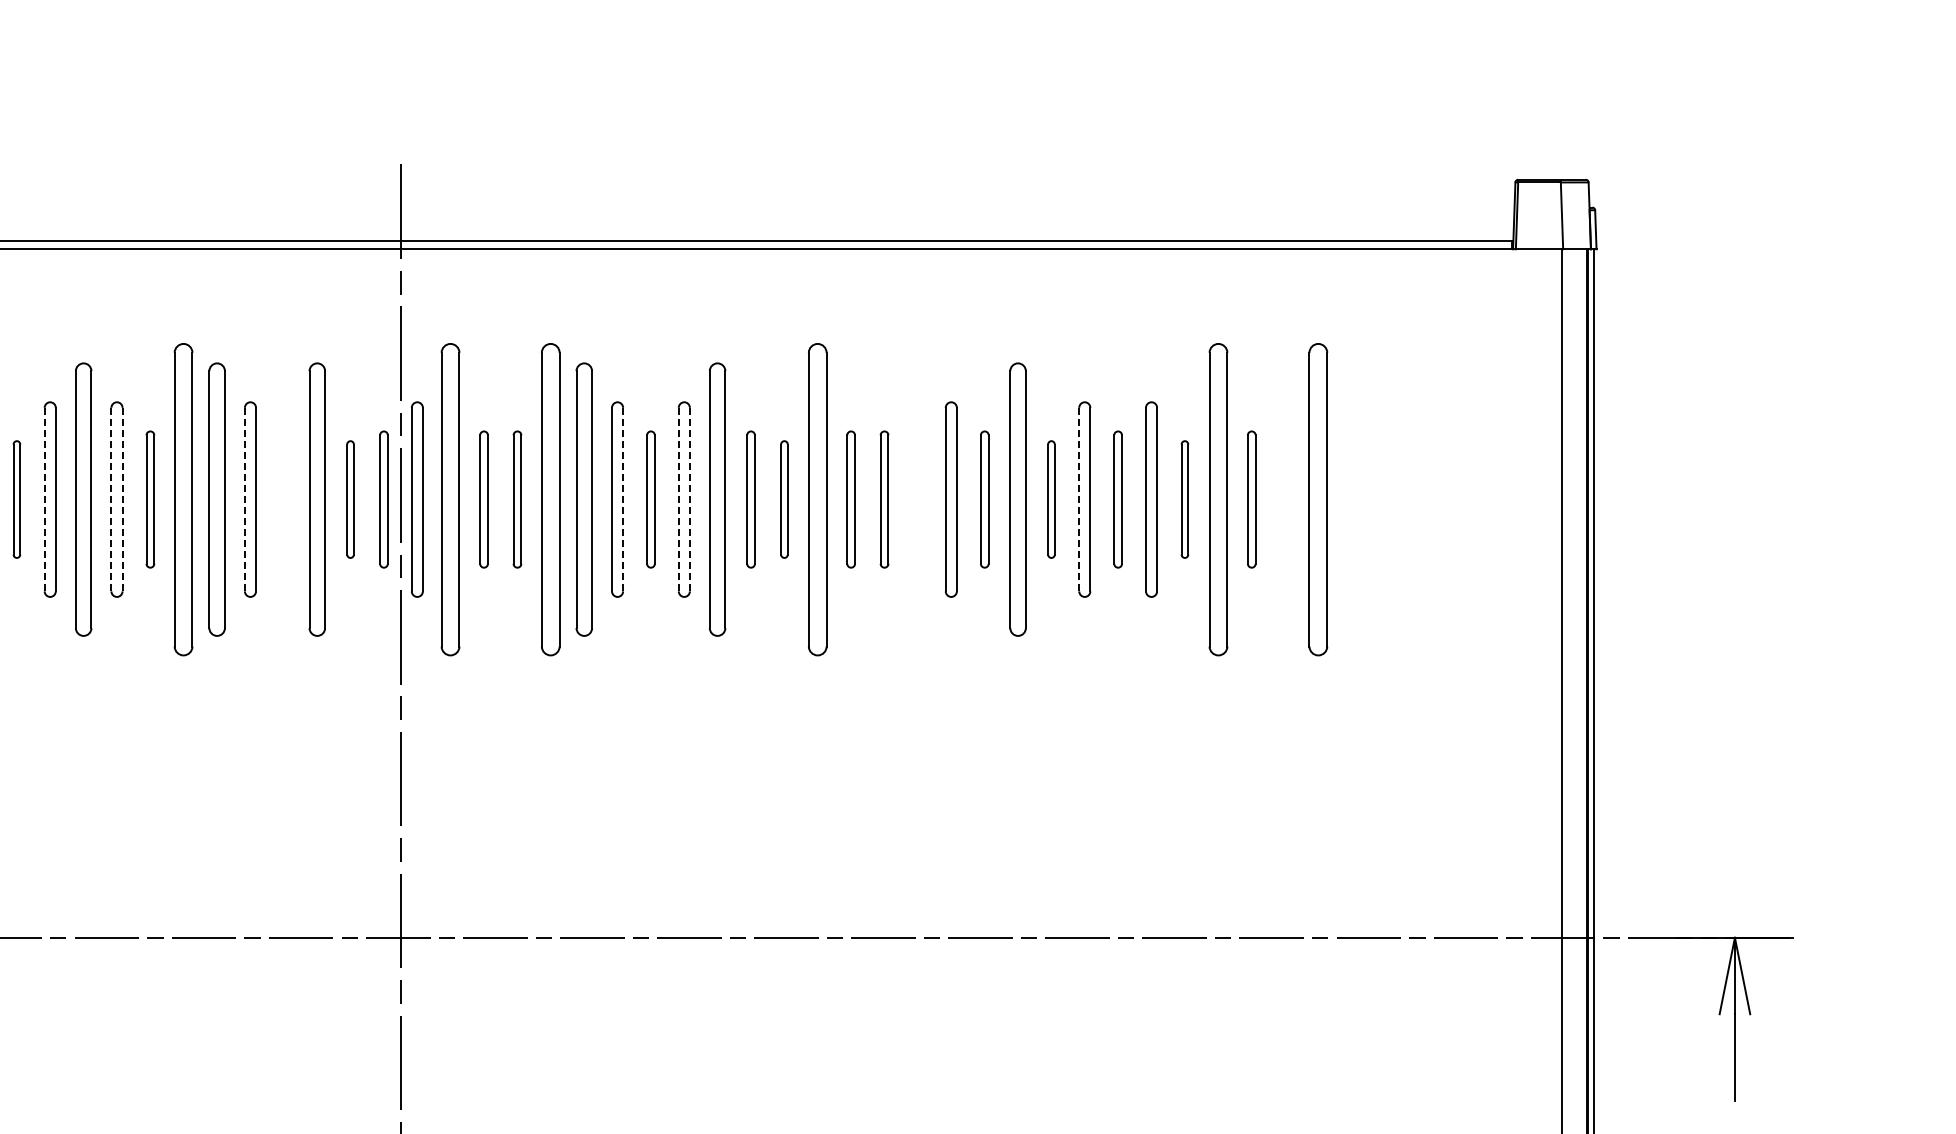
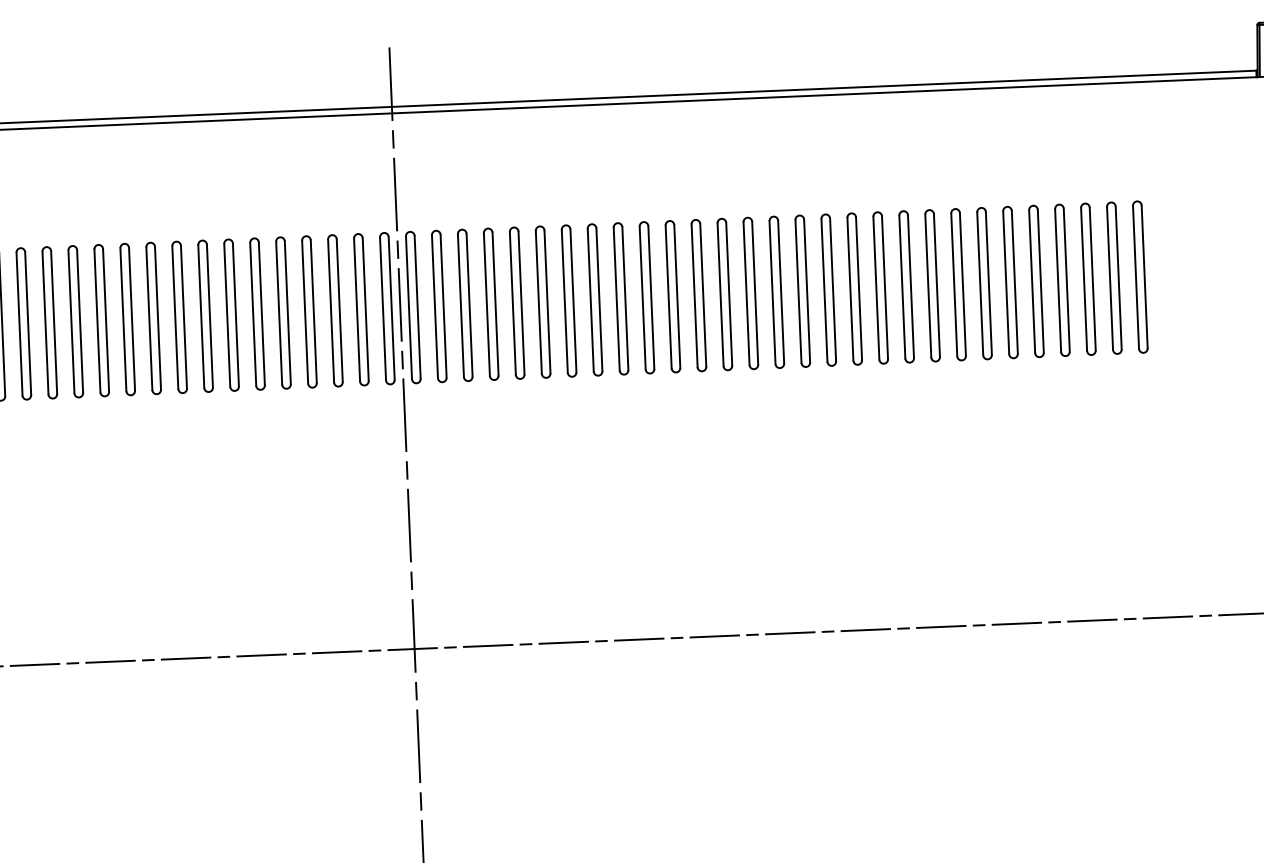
part: (16, 499) -> (101, 320), size x1.67
line: (44, 499) -> (123, 319), dashed -> solid
part: (83, 499) -> (153, 318), size x0.71
line: (111, 499) -> (175, 317), dashed -> solid
line: (122, 499) -> (183, 317), dashed -> solid
part: (150, 499) -> (205, 316), size x1.43
part: (183, 499) -> (231, 315), size x0.62
part: (216, 499) -> (257, 314), size x0.71
line: (244, 499) -> (278, 313), dashed -> solid
part: (283, 499) -> (309, 311), added
part: (316, 499) -> (334, 310), size x0.71
part: (350, 499) -> (361, 309), size x1.67
part: (383, 499) -> (386, 308), size x1.43
part: (450, 499) -> (439, 306), size x0.62
part: (483, 499) -> (464, 305), size x1.43
part: (517, 499) -> (491, 304), size x1.43
part: (550, 499) -> (516, 303), size x0.62
part: (583, 499) -> (542, 302), size x0.71
line: (623, 499) -> (573, 300), dashed -> solid
part: (650, 499) -> (594, 299), size x1.43
line: (678, 499) -> (616, 298), dashed -> solid
line: (689, 499) -> (625, 298), dashed -> solid
part: (717, 499) -> (646, 297), size x0.71
part: (750, 499) -> (672, 296), size x1.43
part: (784, 499) -> (698, 295), size x1.67
part: (817, 499) -> (724, 294), size x0.62
part: (850, 499) -> (750, 293), size x1.43
part: (884, 499) -> (776, 292), size x1.43
part: (917, 499) -> (802, 291), added
part: (984, 499) -> (854, 289), size x1.43
part: (1017, 499) -> (880, 287), size x0.71
part: (1051, 499) -> (906, 286), size x1.67
line: (1079, 499) -> (928, 285), dashed -> solid
part: (1117, 499) -> (958, 284), size x1.43
part: (1184, 499) -> (1010, 282), size x1.67
part: (1217, 499) -> (1035, 281), size x0.62
part: (1251, 499) -> (1062, 280), size x1.43
part: (1284, 499) -> (1087, 279), added
part: (1318, 499) -> (1114, 278), size x0.62
part: (1351, 499) -> (1140, 277), added

